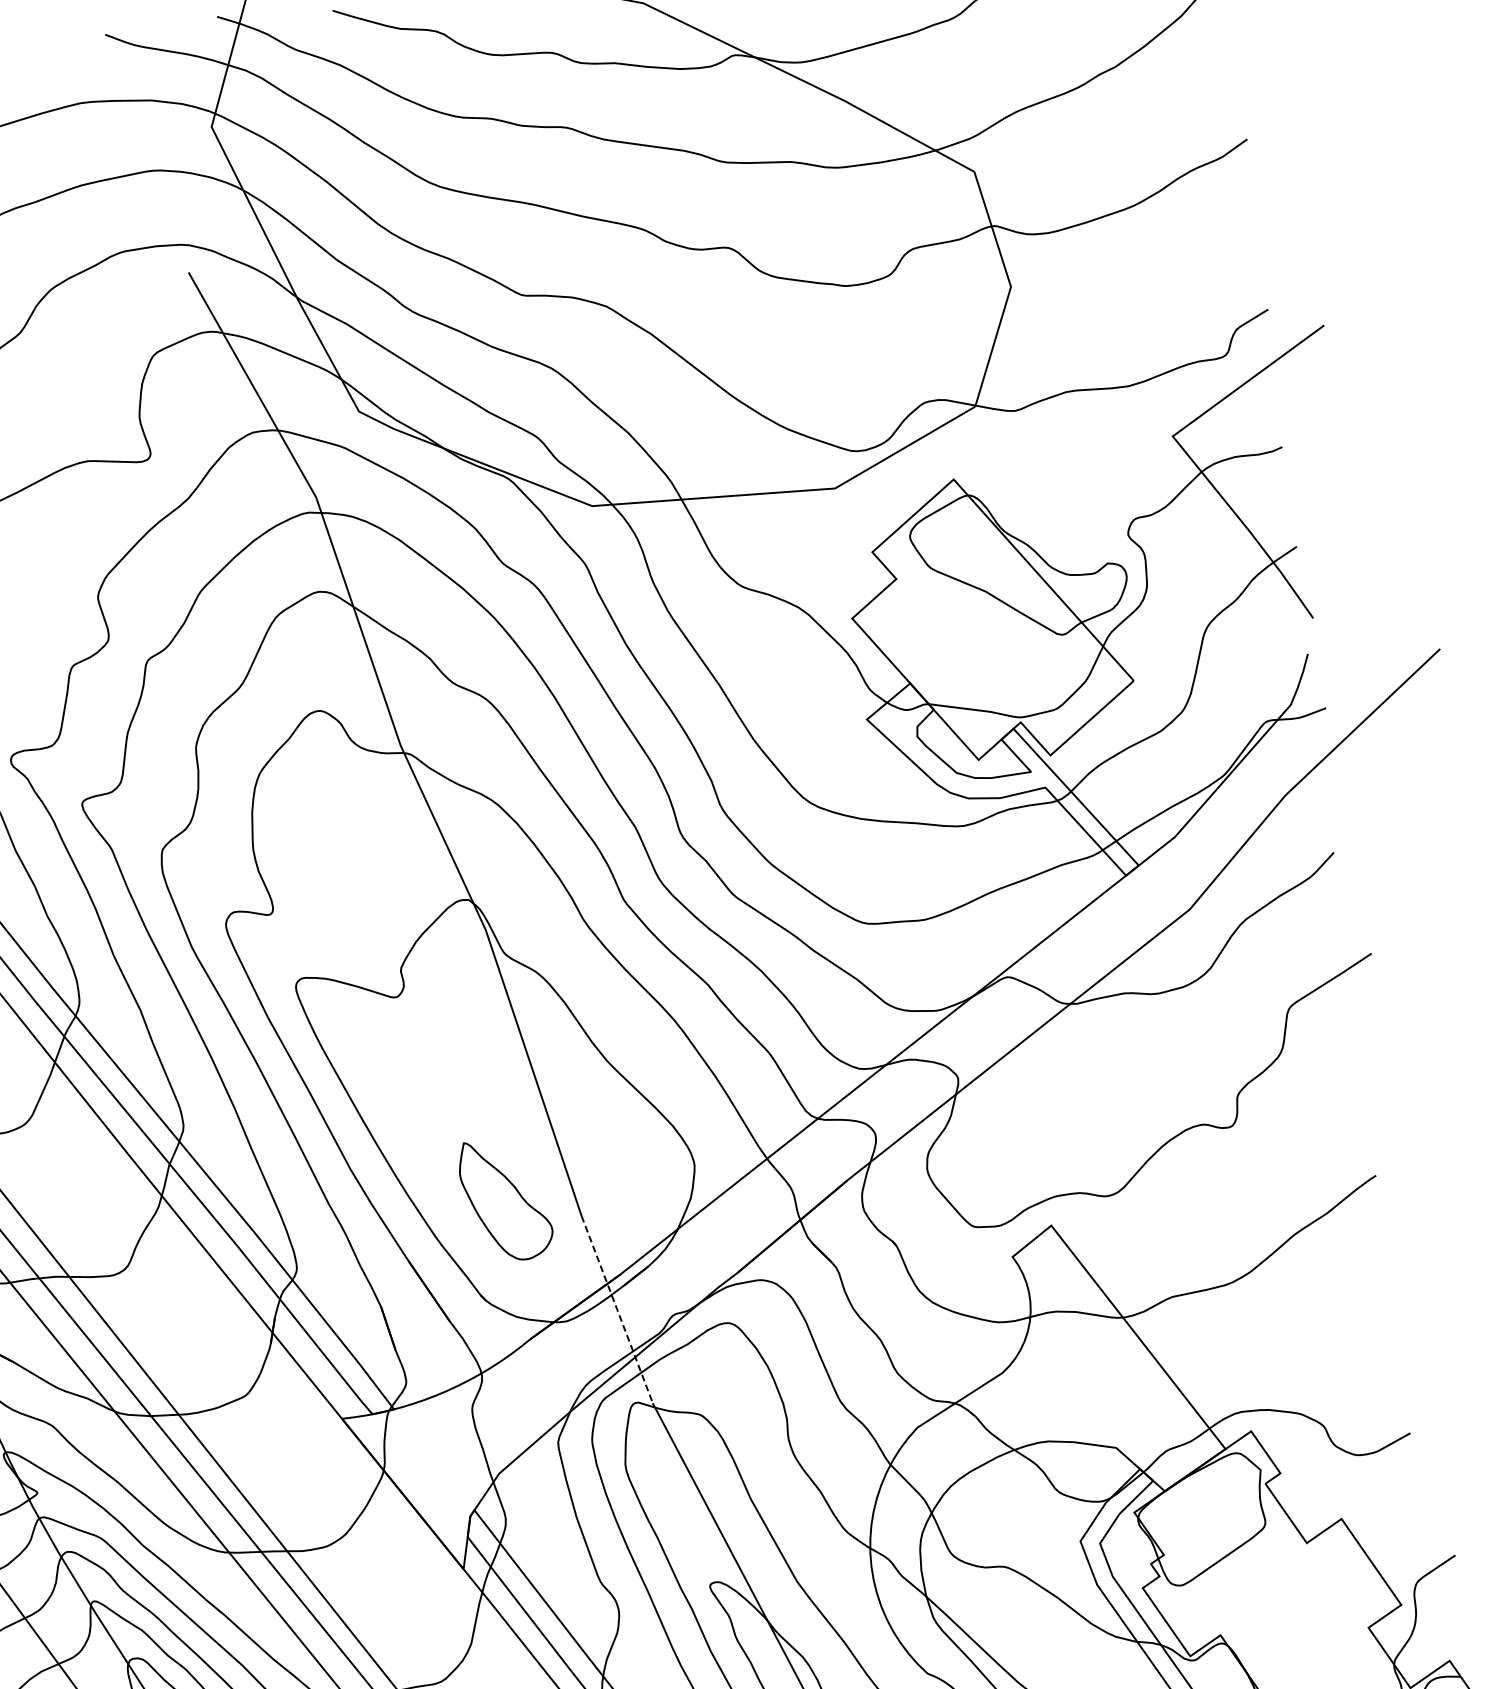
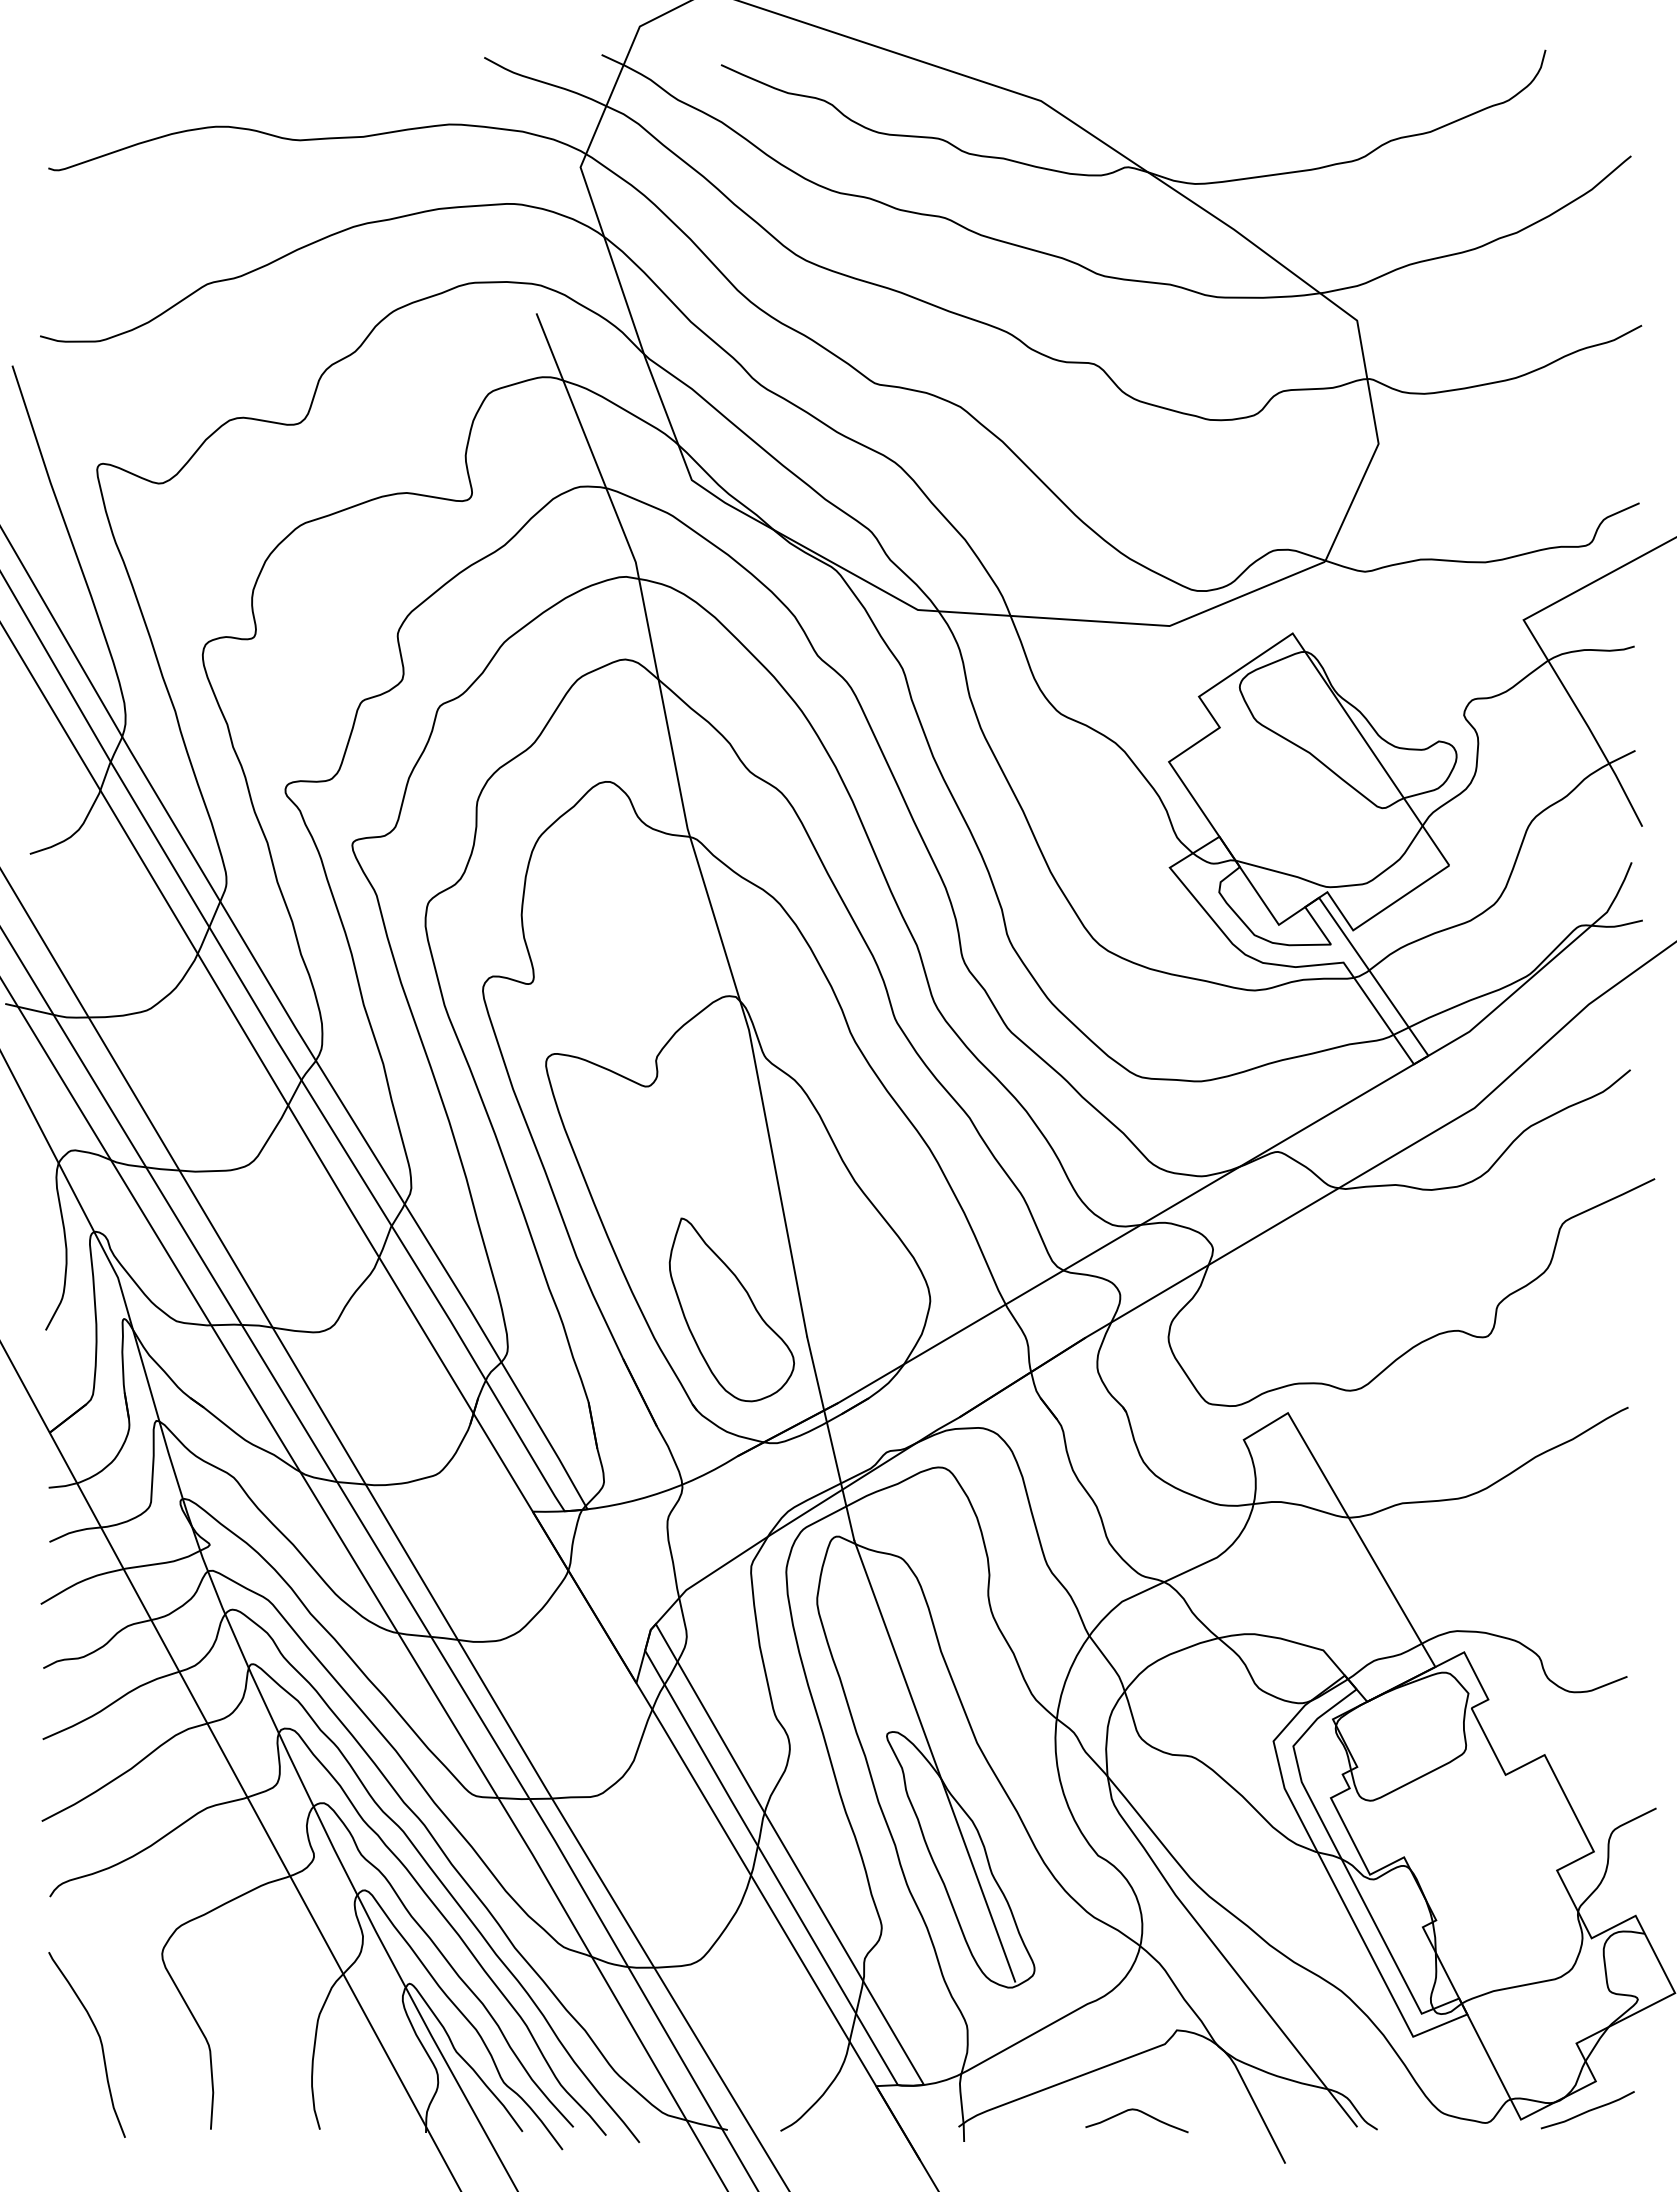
part: (505, 1199) -> (731, 1309), size x1.43
line: (617, 1310) -> (830, 1439), dashed -> solid

